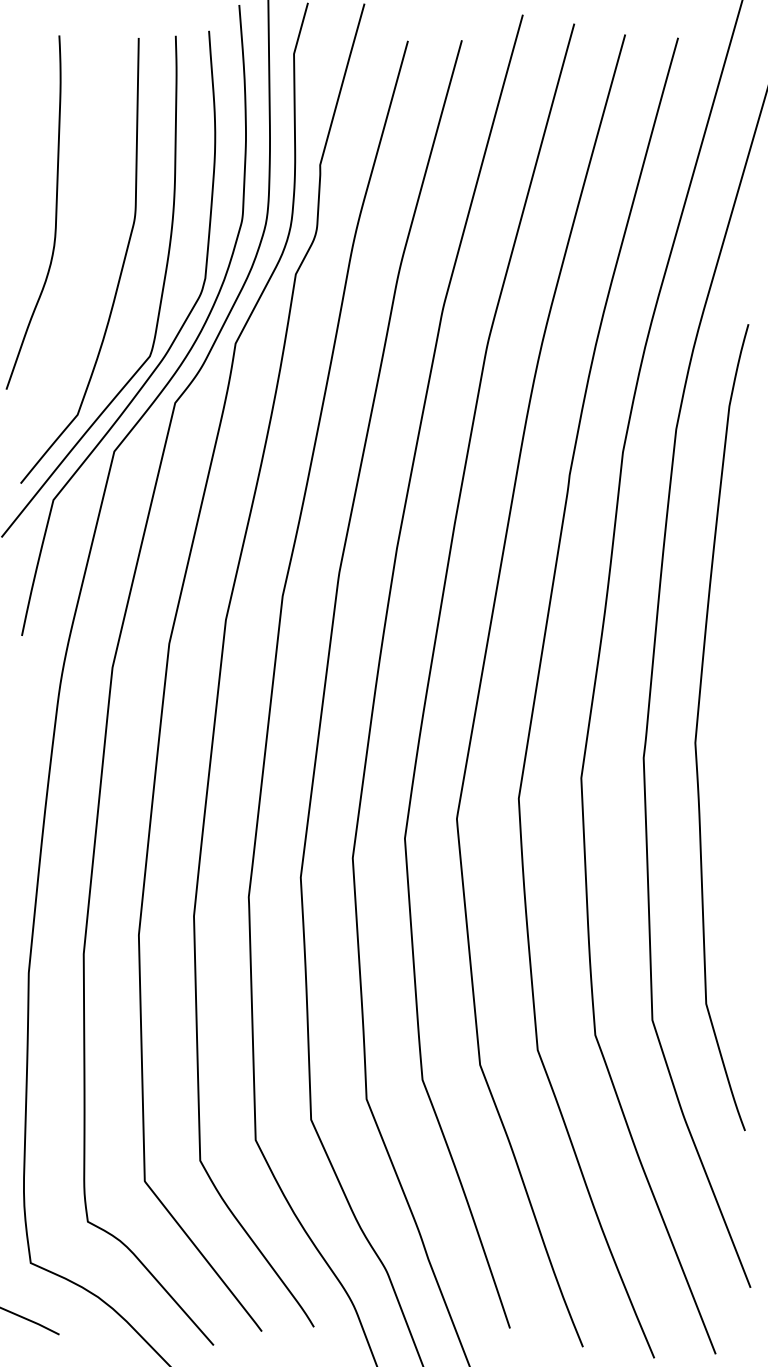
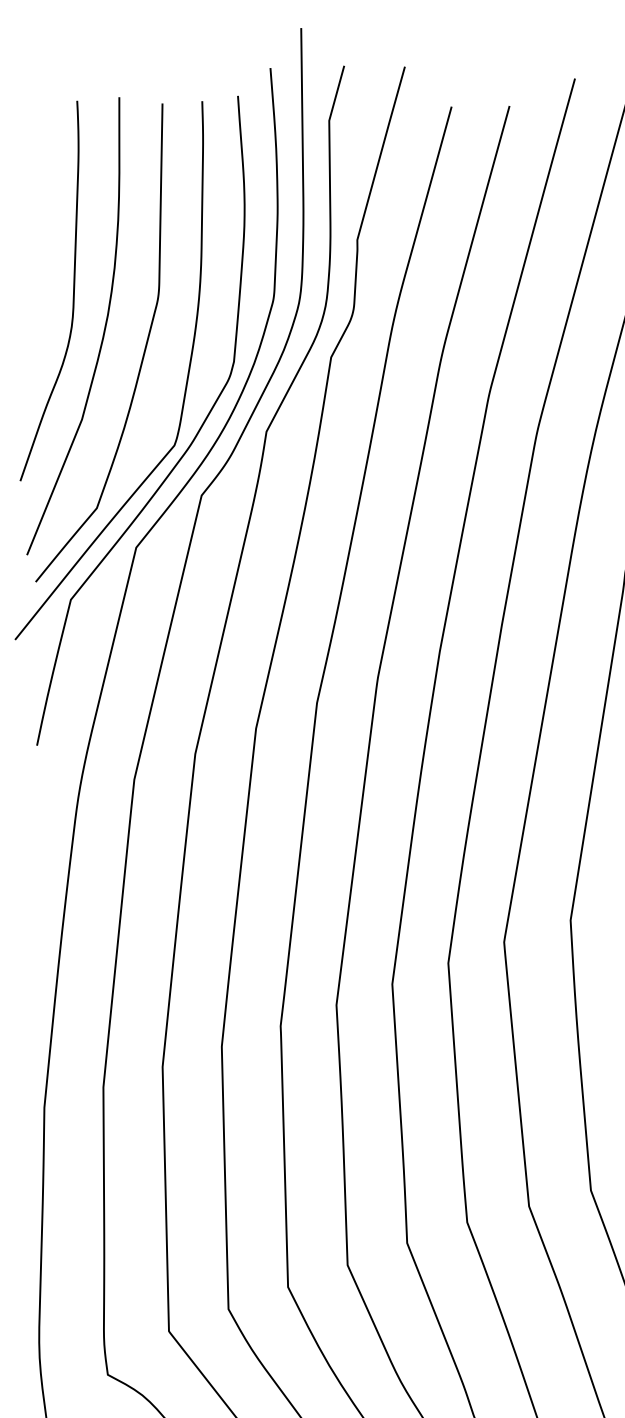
curve: (83, 250) -> (103, 331), added

